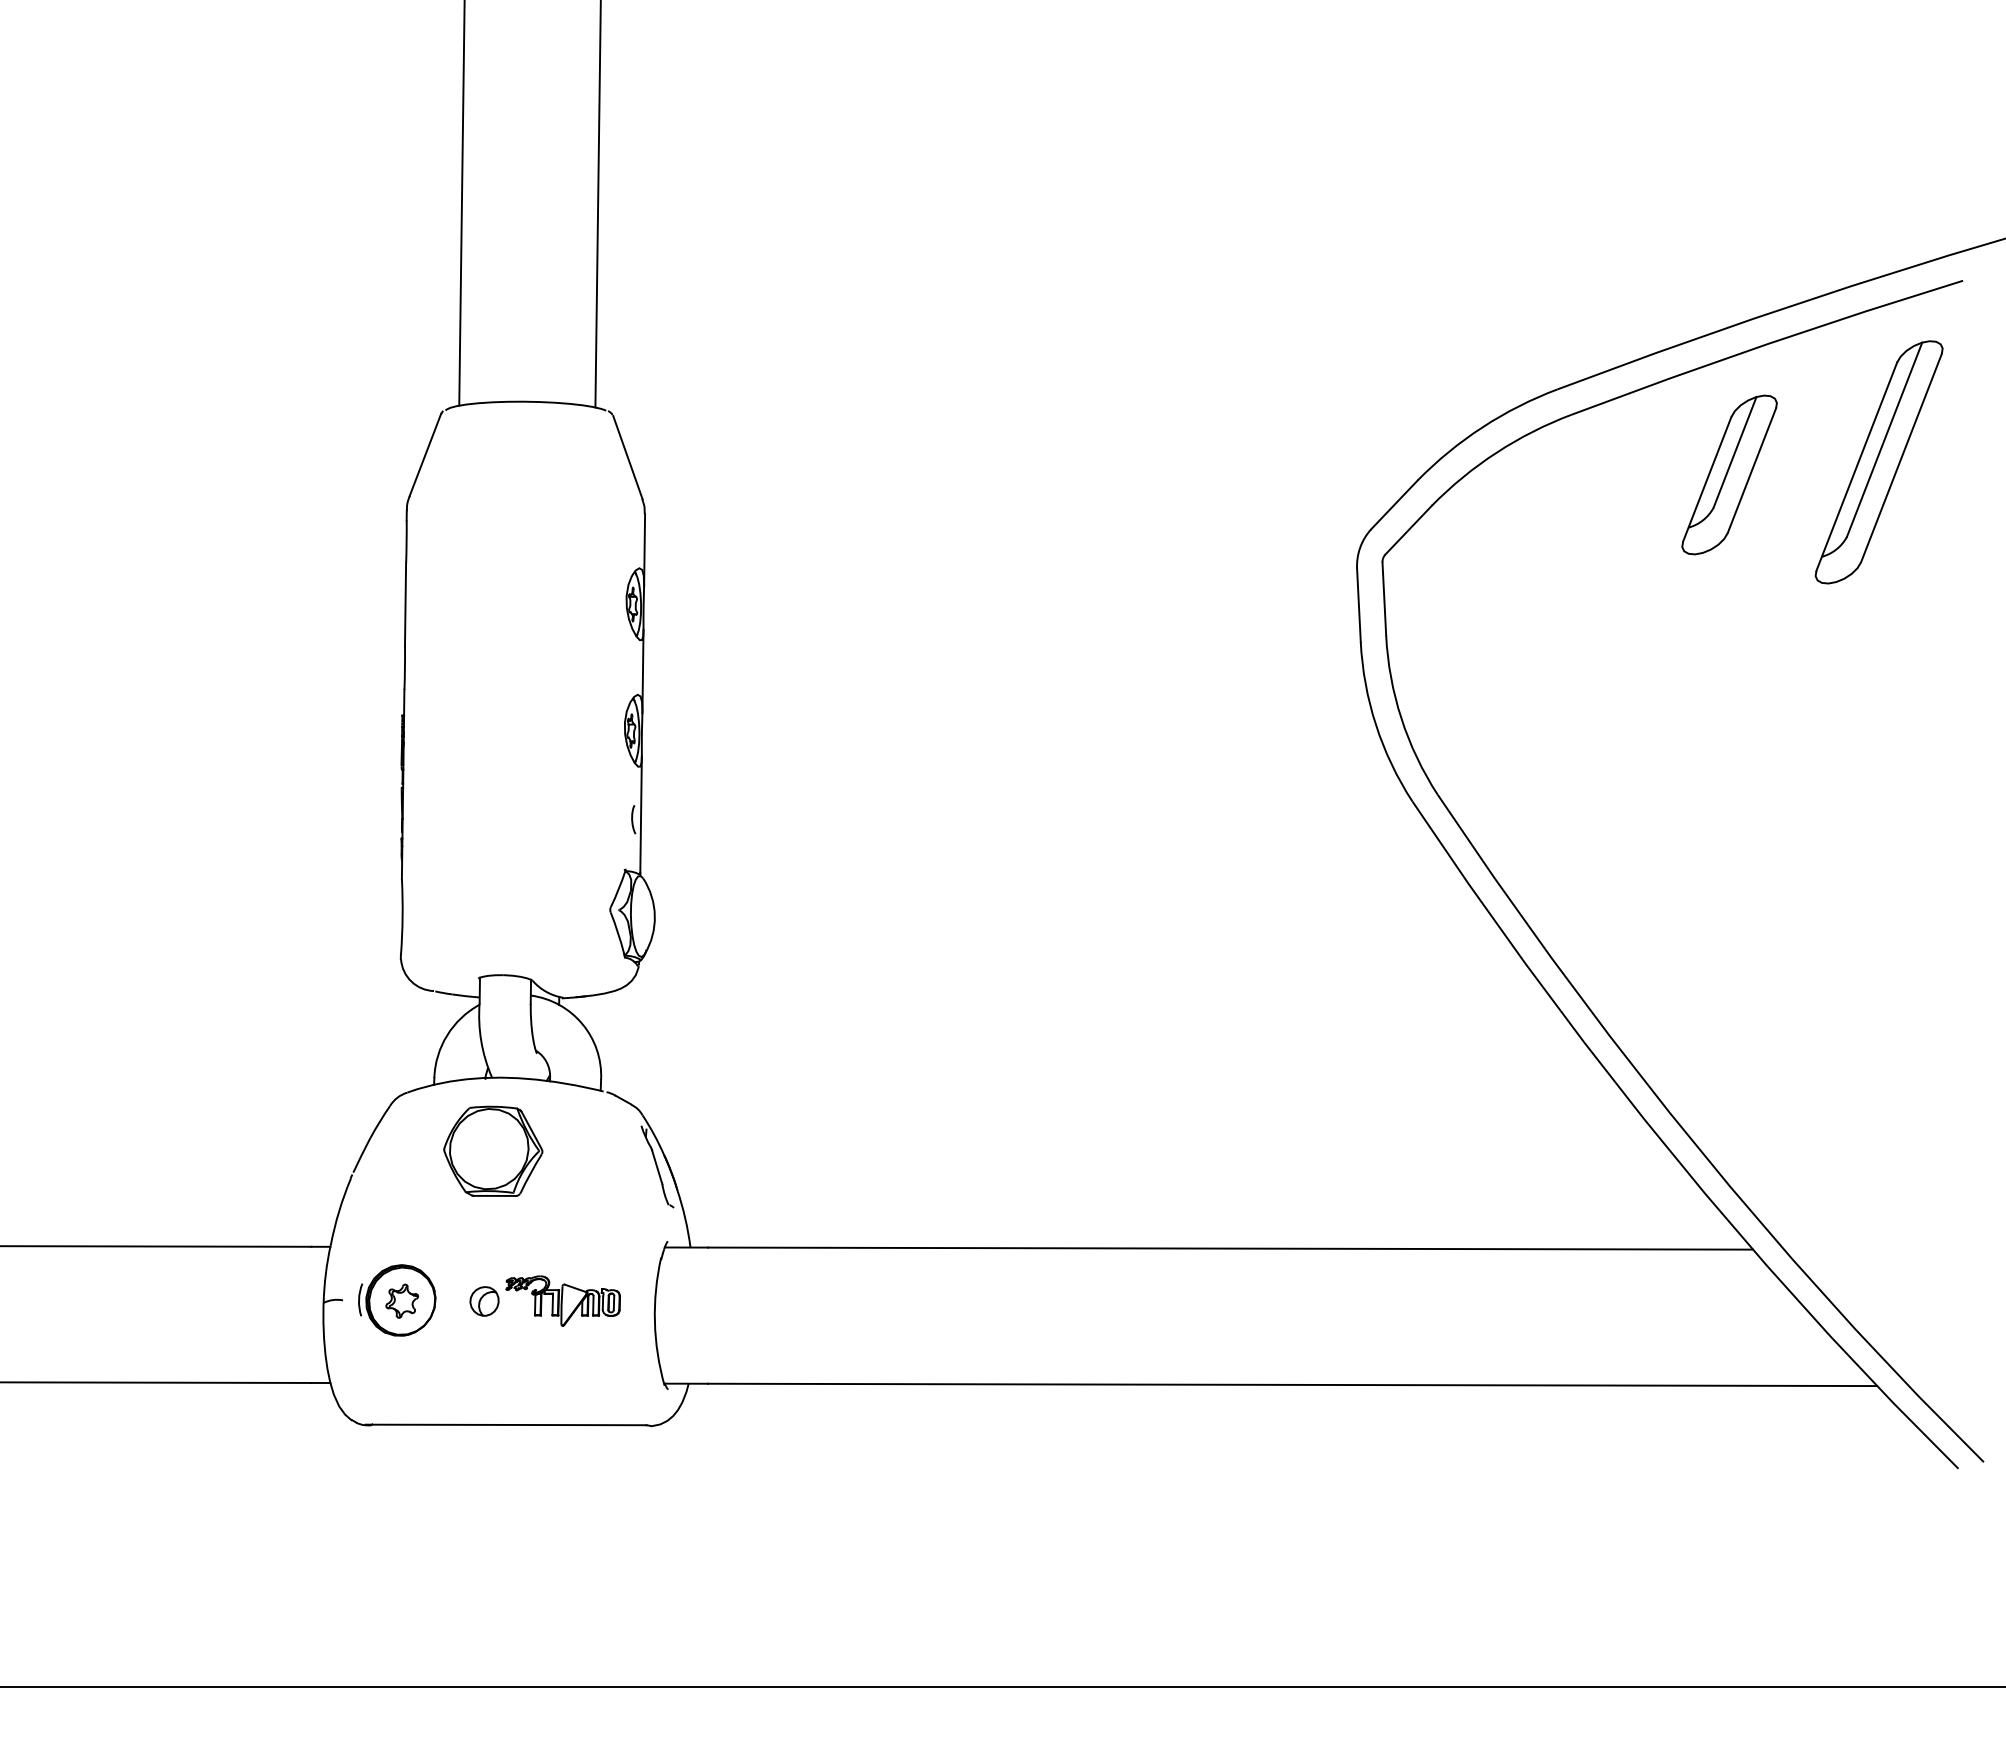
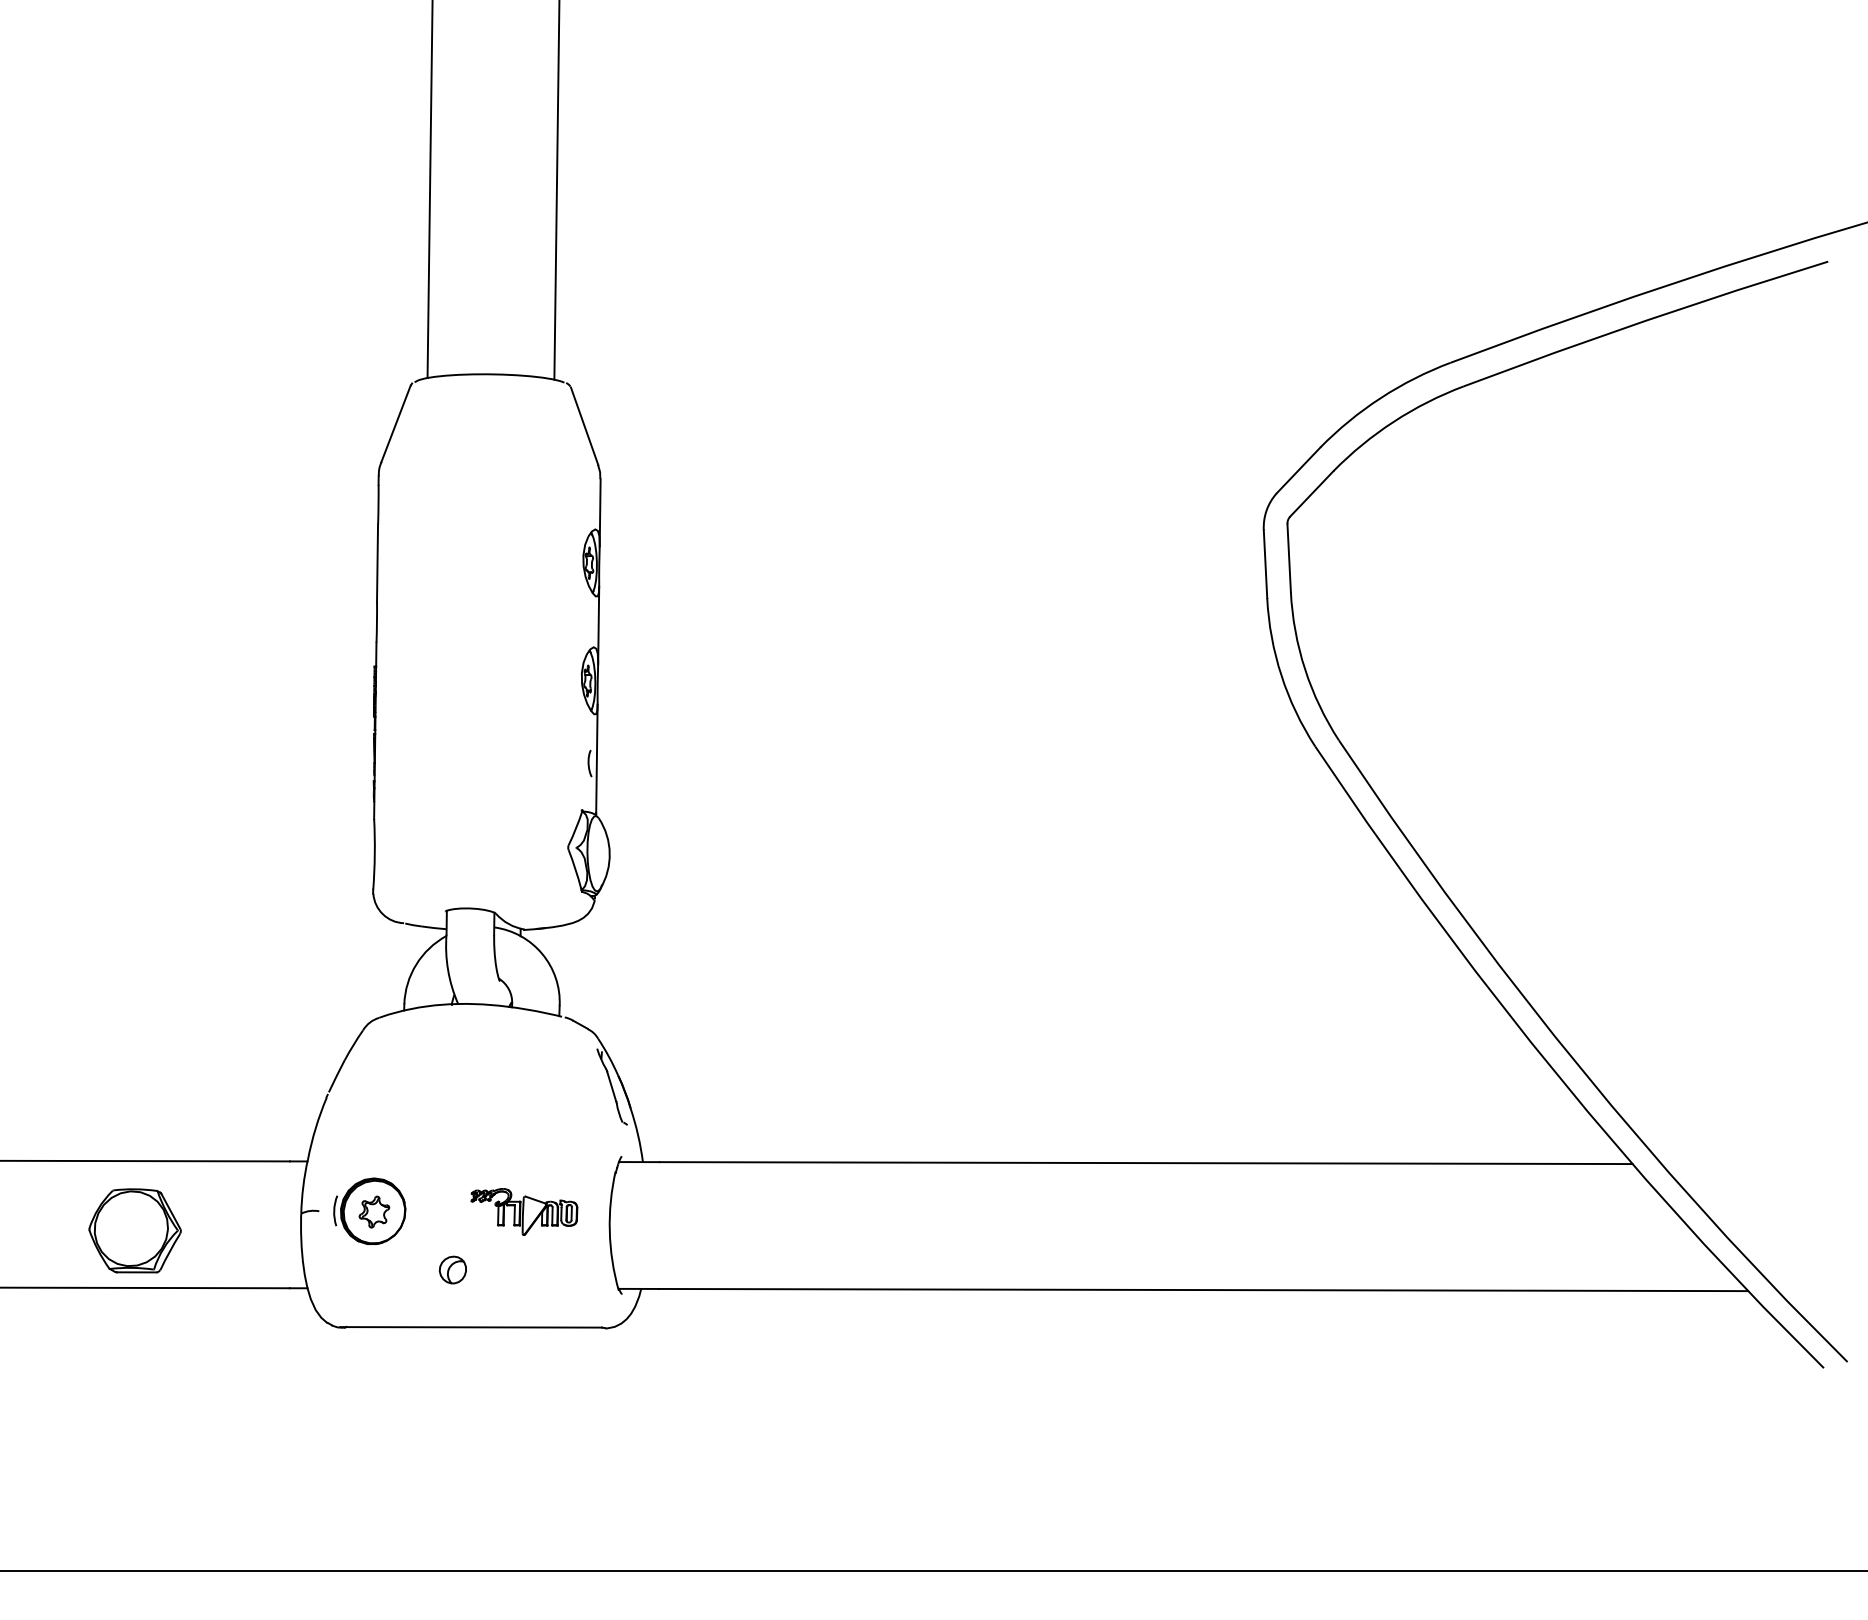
part: (1878, 462) -> (1749, 430), removed
part: (1729, 474) -> (1610, 442), removed
part: (493, 1150) -> (135, 1230), moved
part: (484, 1301) -> (452, 1270), moved

